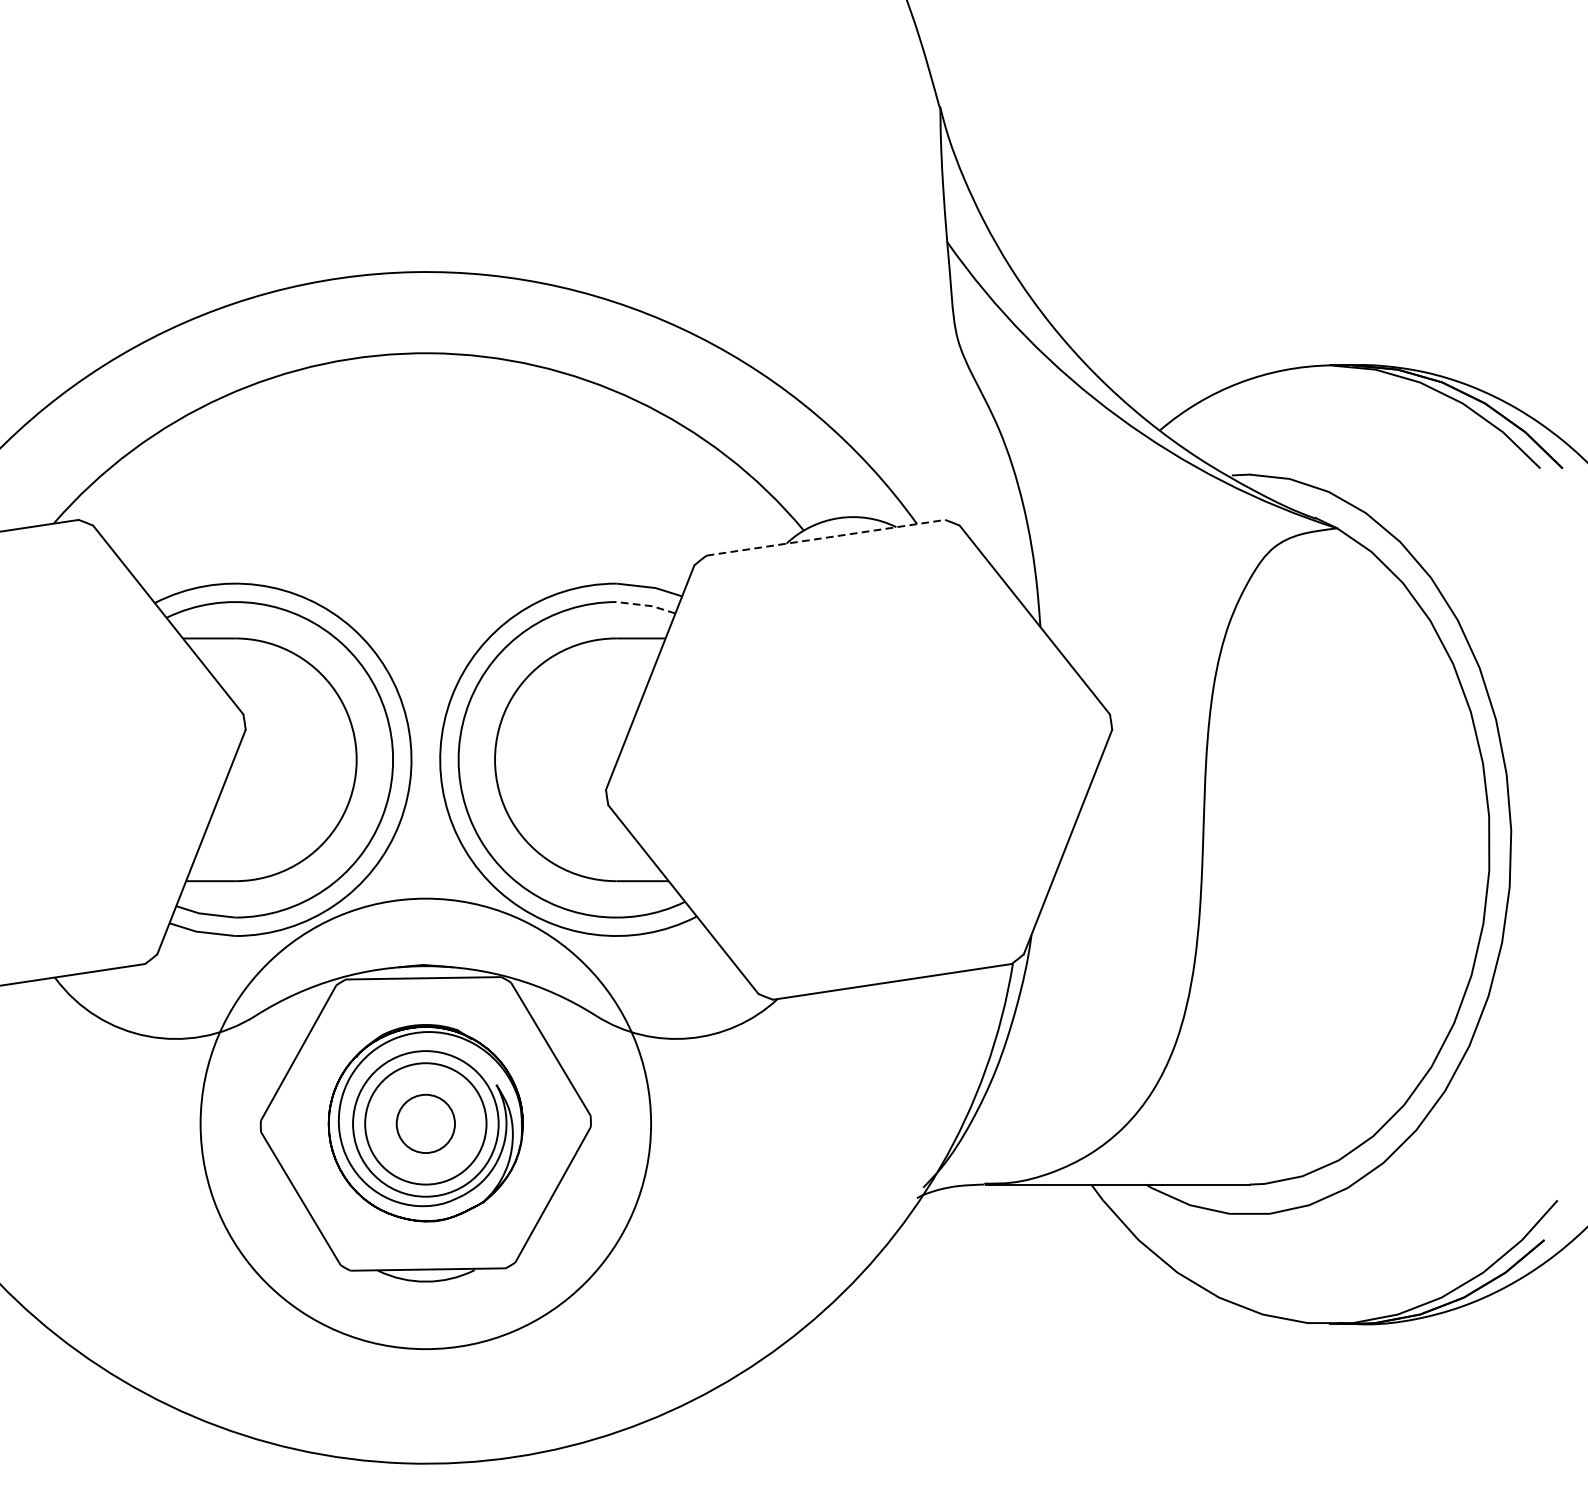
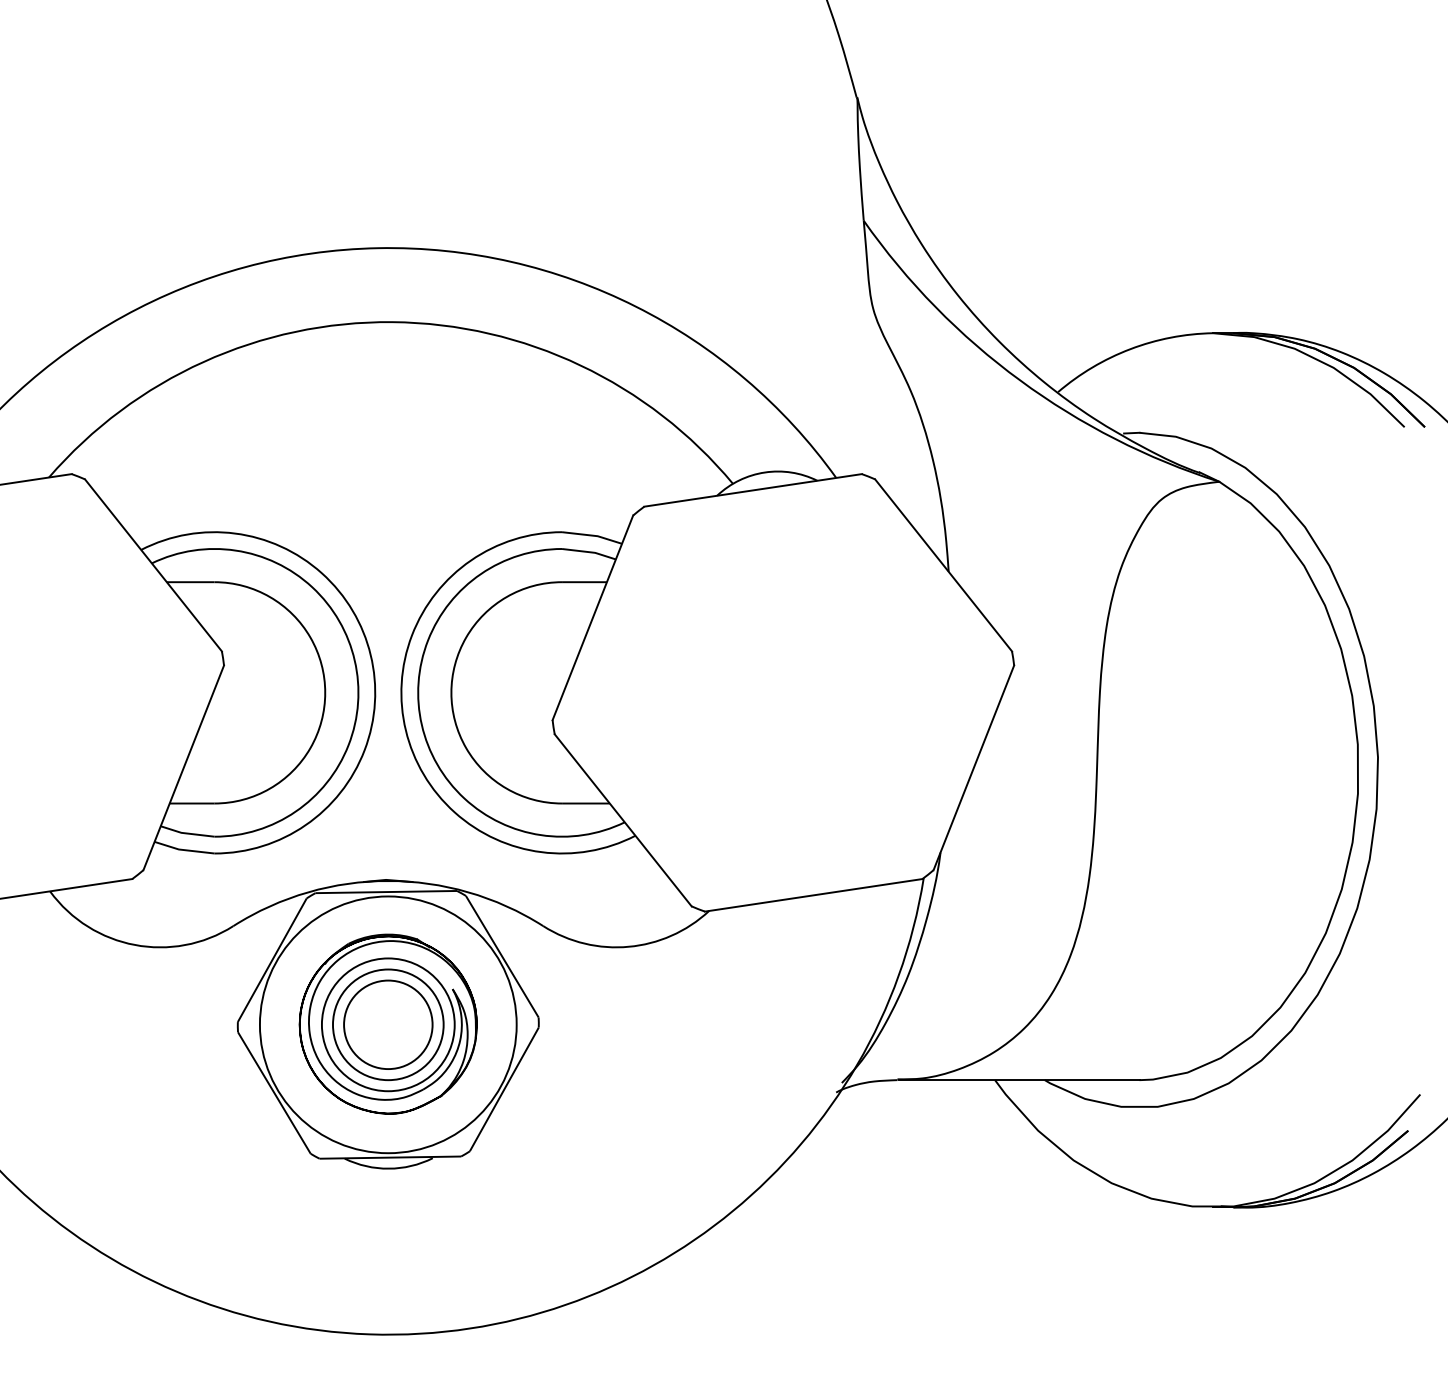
line: (826, 537) -> (753, 490), dashed -> solid
line: (646, 605) -> (589, 552), dashed -> solid
circle: (424, 1123) -> (387, 1024), size x0.62
circle: (426, 1123) -> (388, 1024), size x1.67

